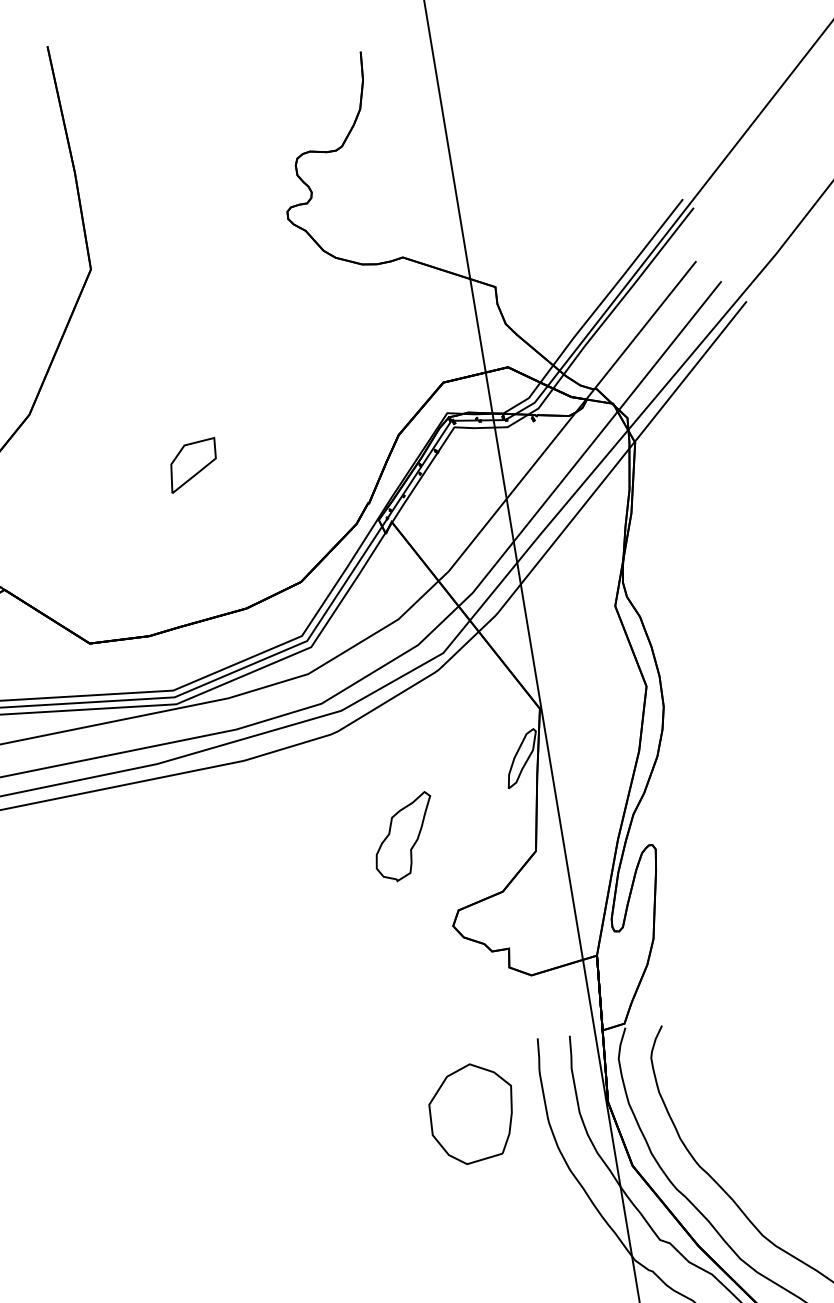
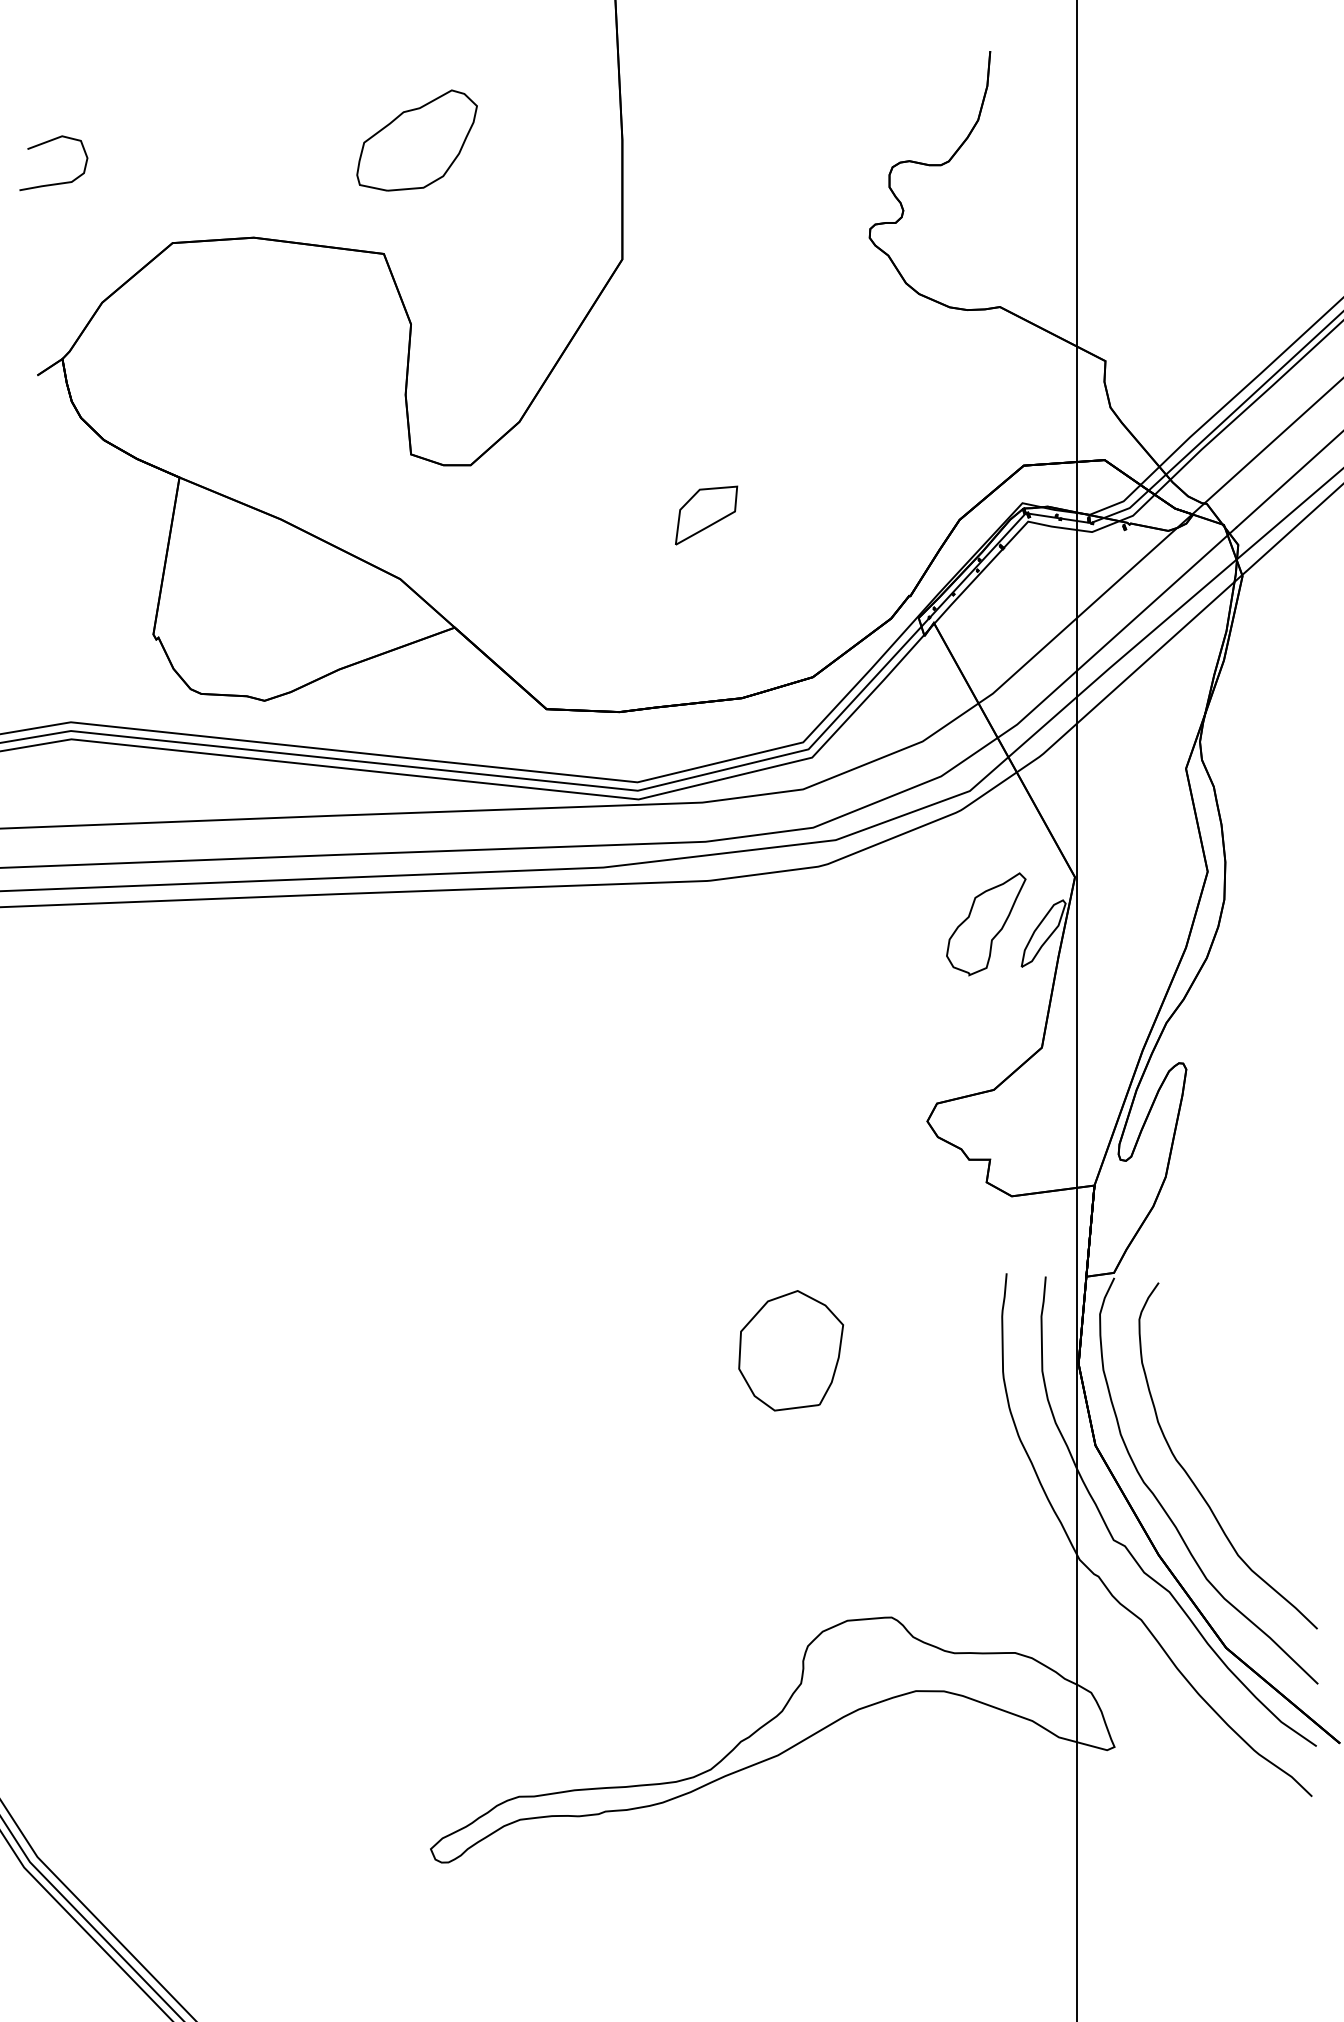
part: (404, 837) -> (986, 924), moved
part: (472, 1113) -> (791, 1350), moved

